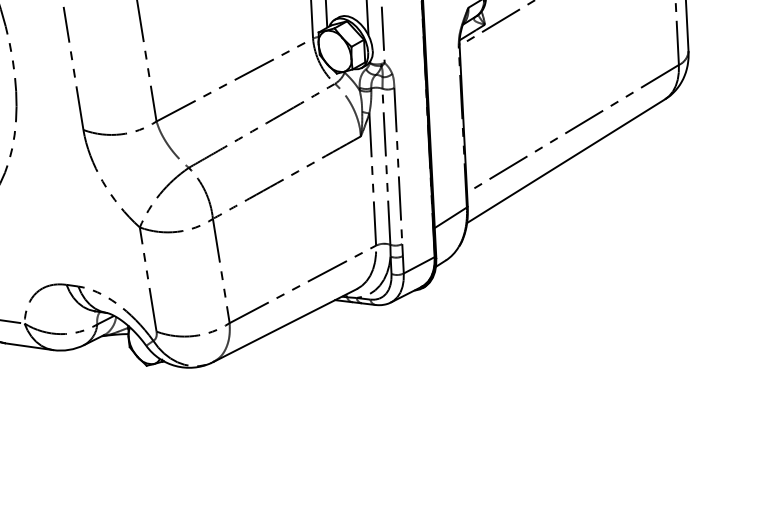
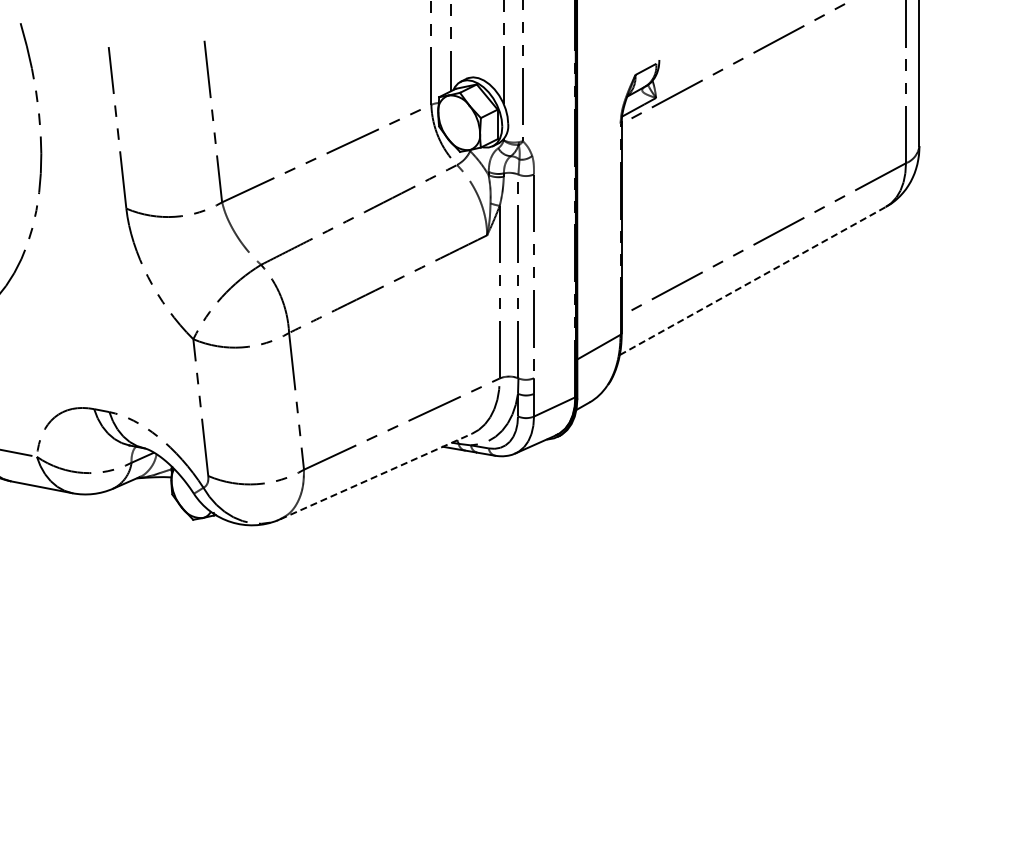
line: (566, 160) -> (753, 280), solid -> dashed
line: (285, 325) -> (376, 476), solid -> dashed

